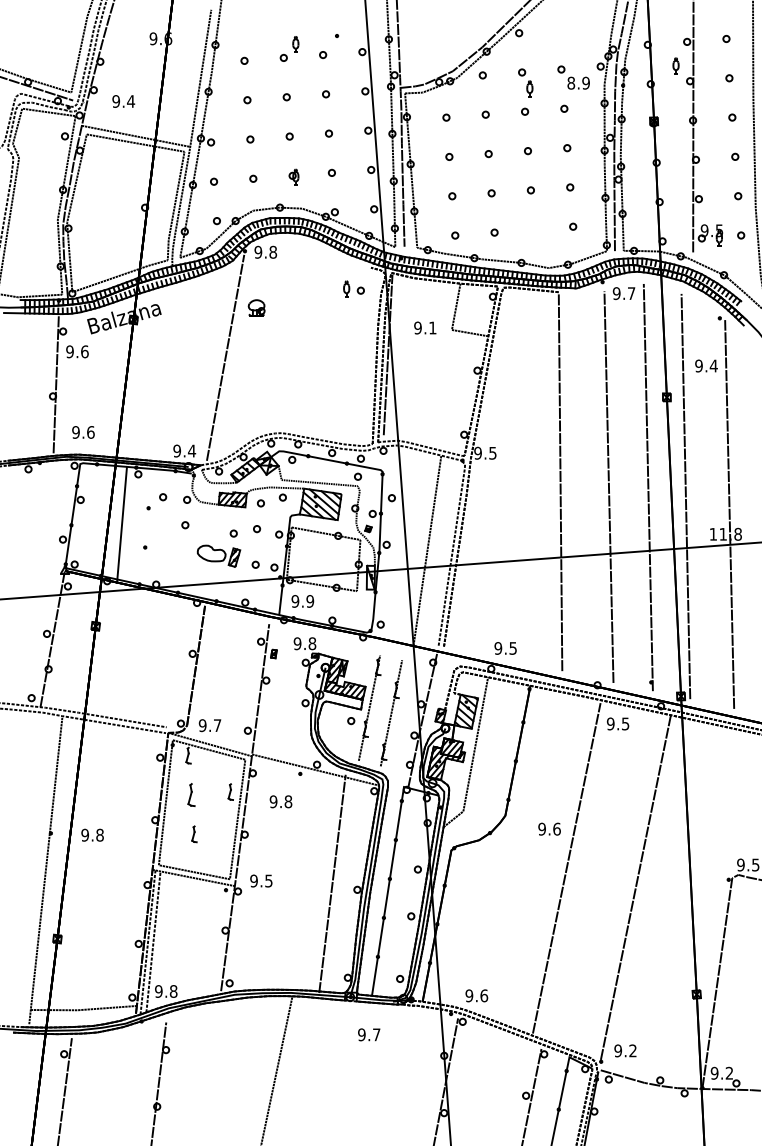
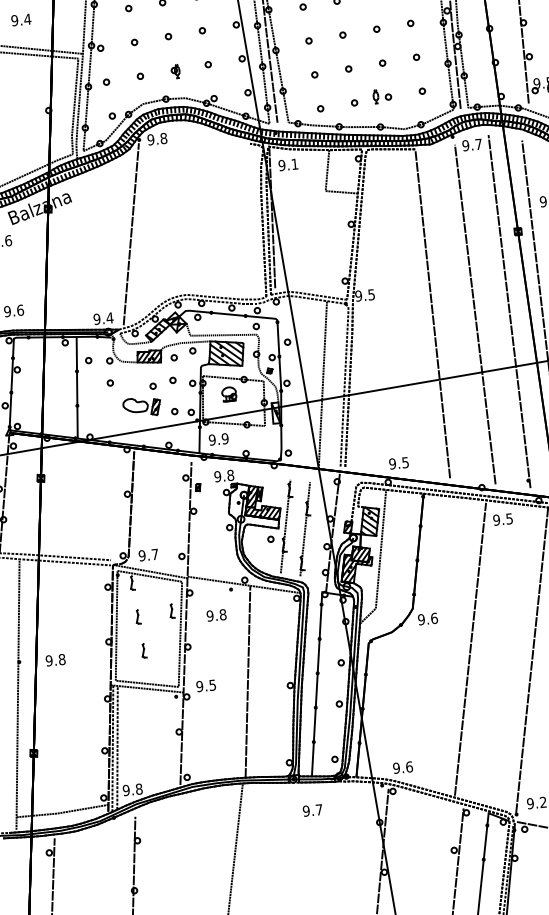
part: (353, 288) -> (381, 95), moved
part: (256, 307) -> (229, 393), moved
text: (425, 327) -> (288, 164), moved
line: (121, 524) -> (76, 387), moved
part: (191, 794) -> (138, 616), size x0.71
text: (549, 828) -> (427, 618), moved
line: (332, 883) -> (247, 681), moved

